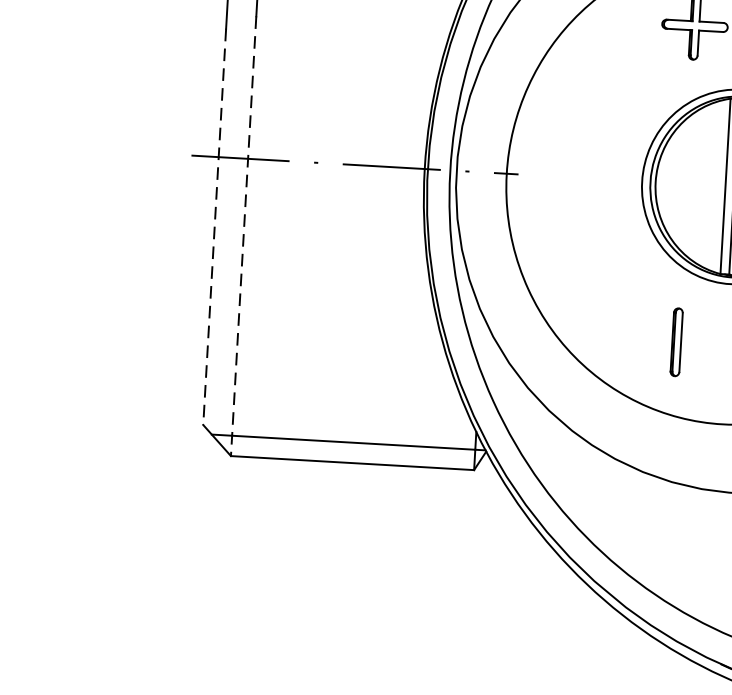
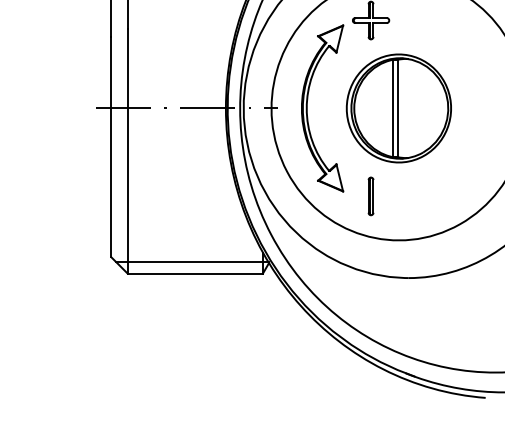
part: (571, 177) -> (307, 108), added
line: (214, 227) -> (111, 147), dashed -> solid
line: (243, 236) -> (127, 151), dashed -> solid

